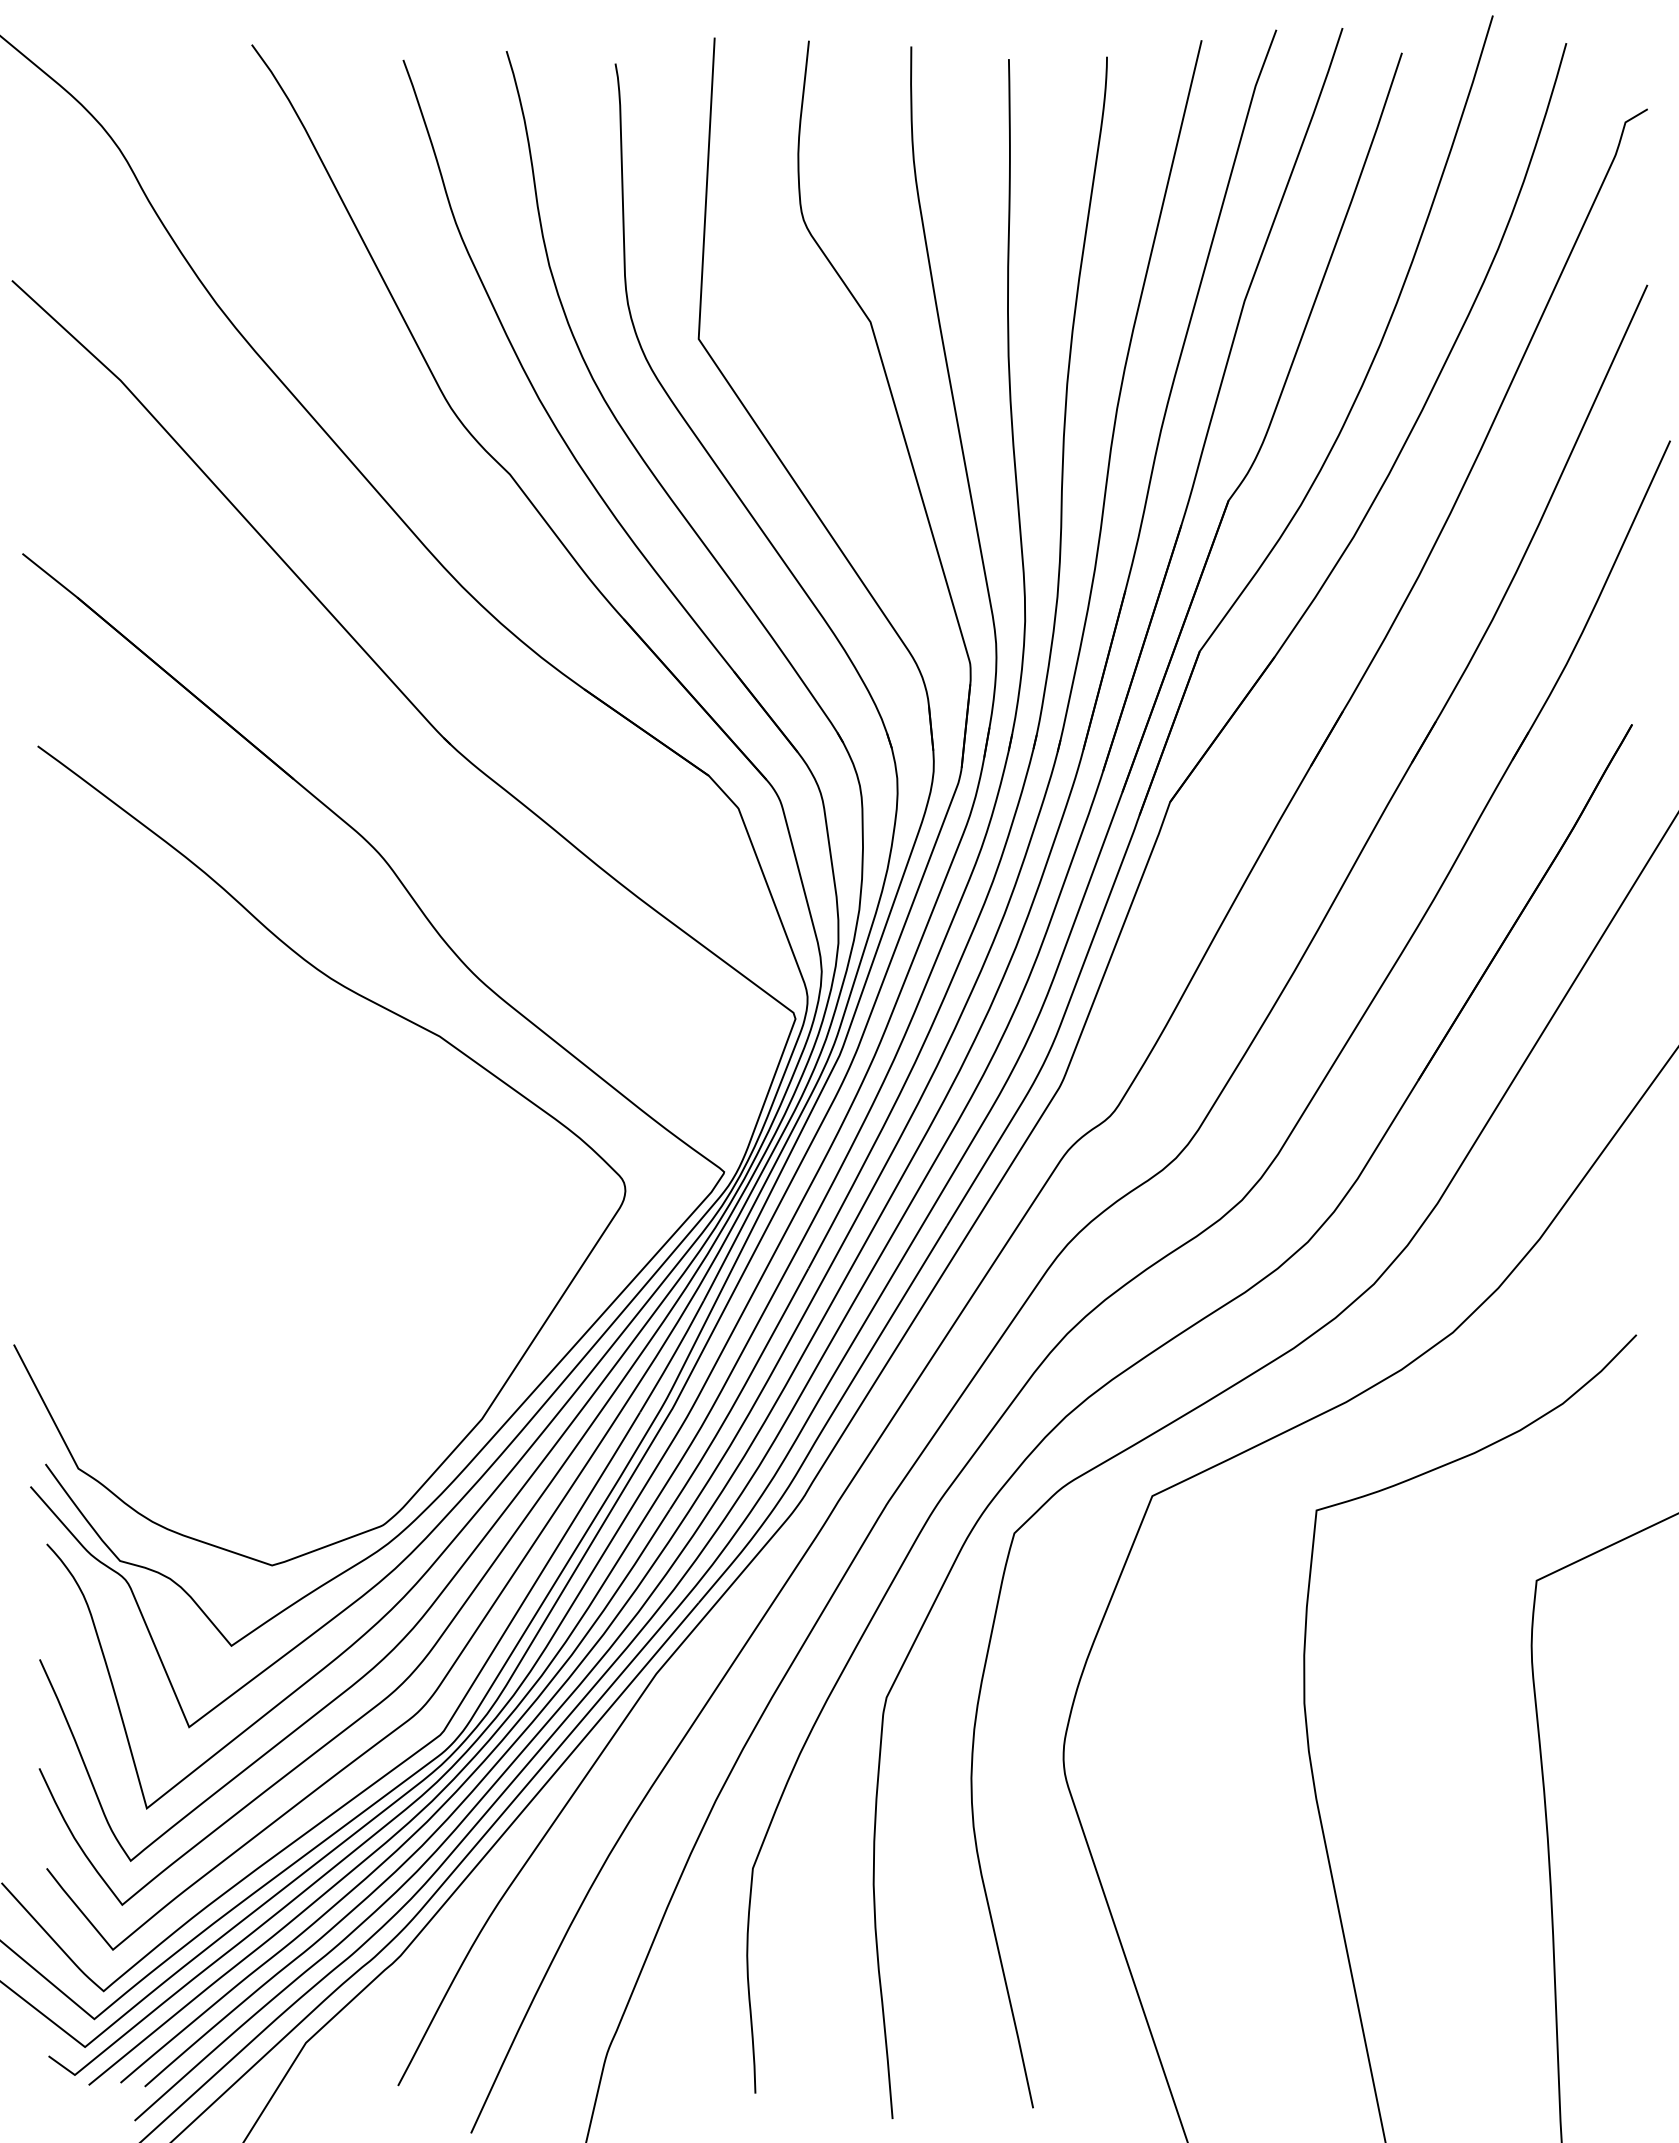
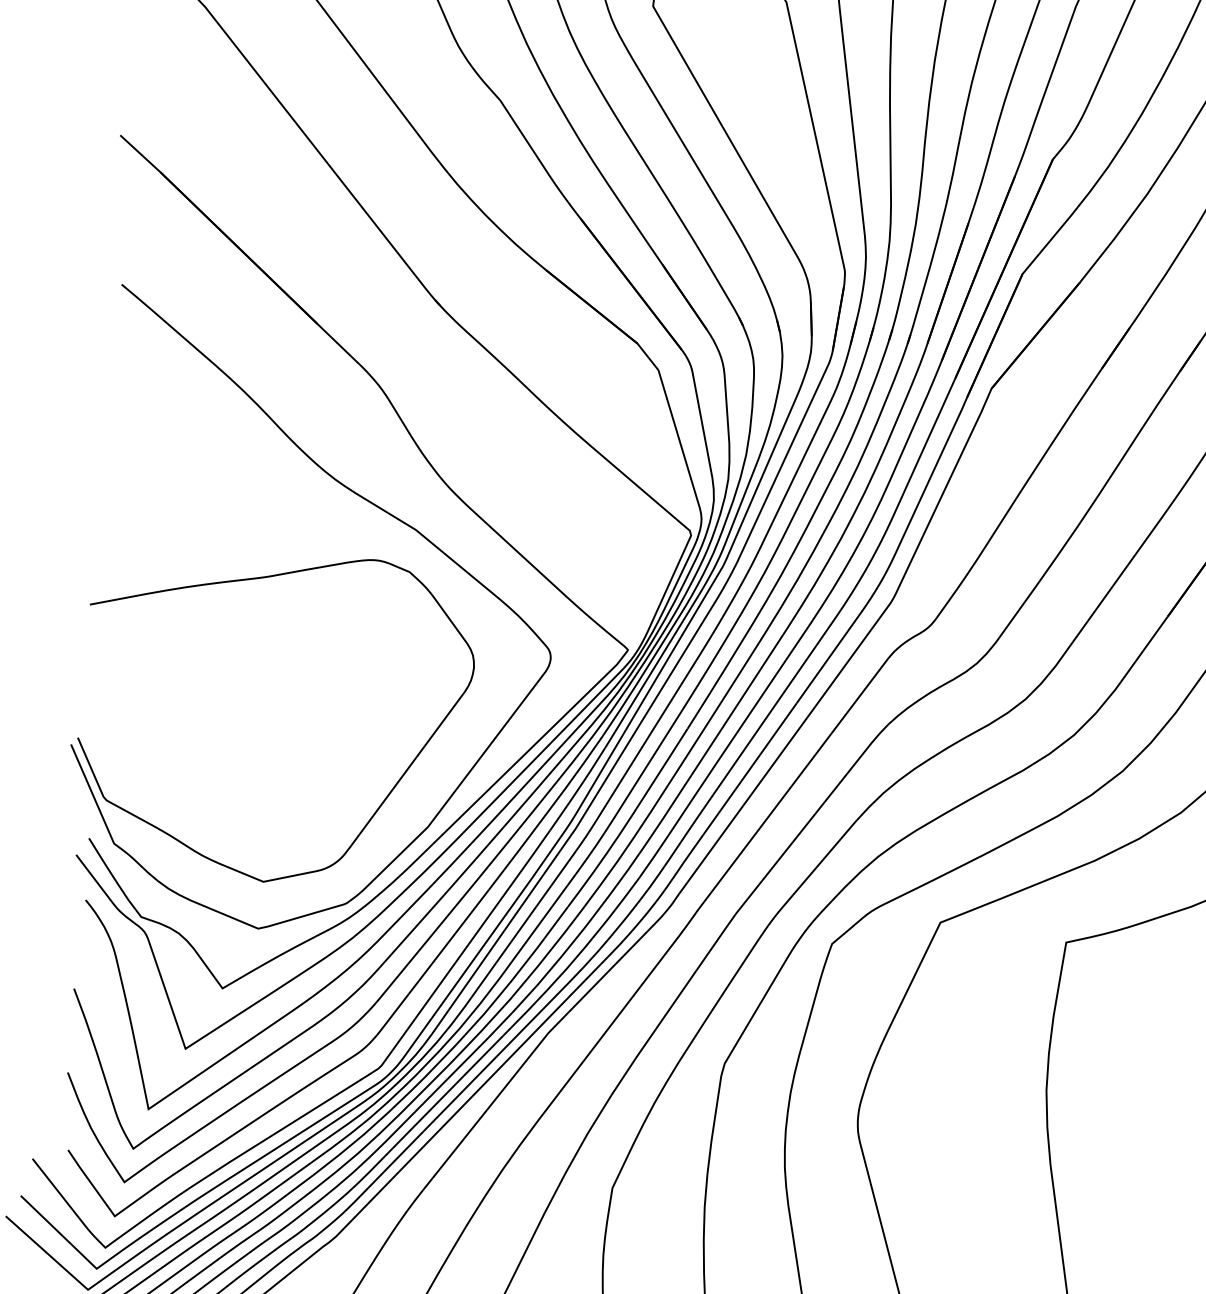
curve: (425, 1383) -> (386, 796), added

